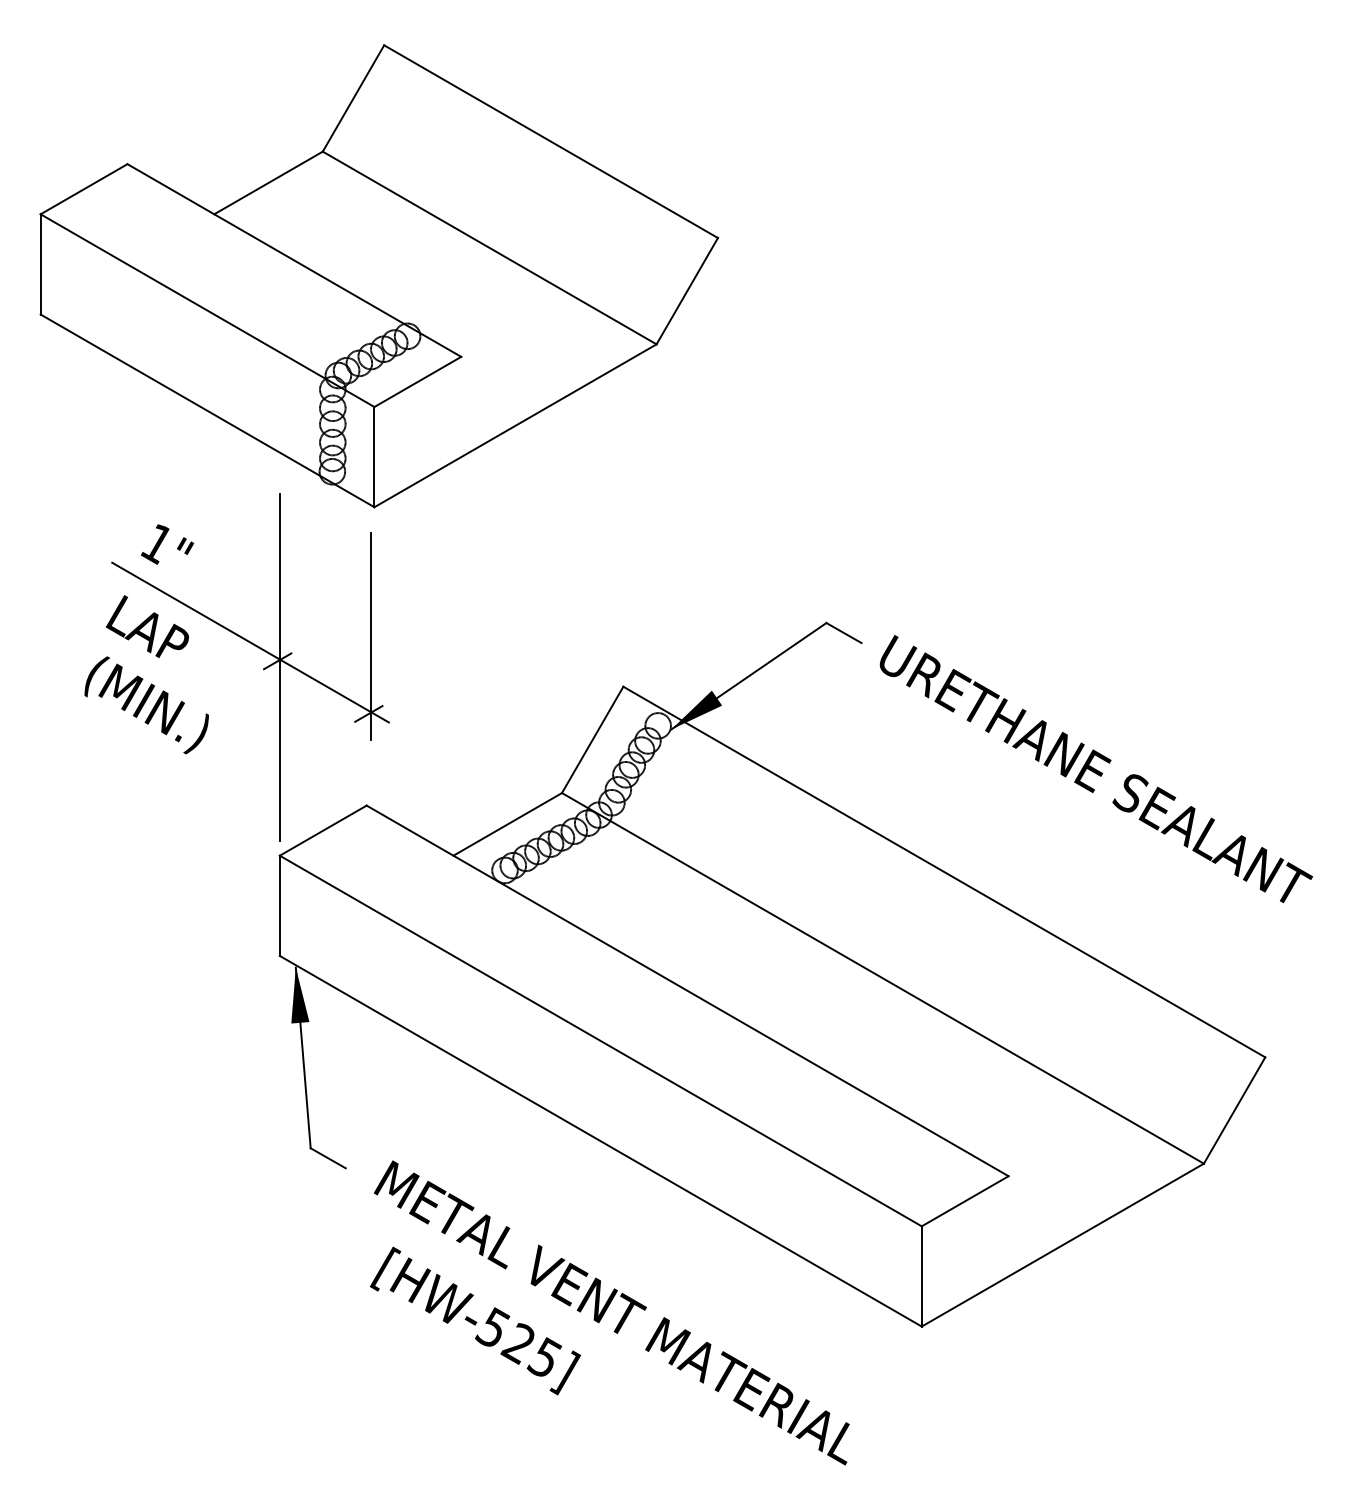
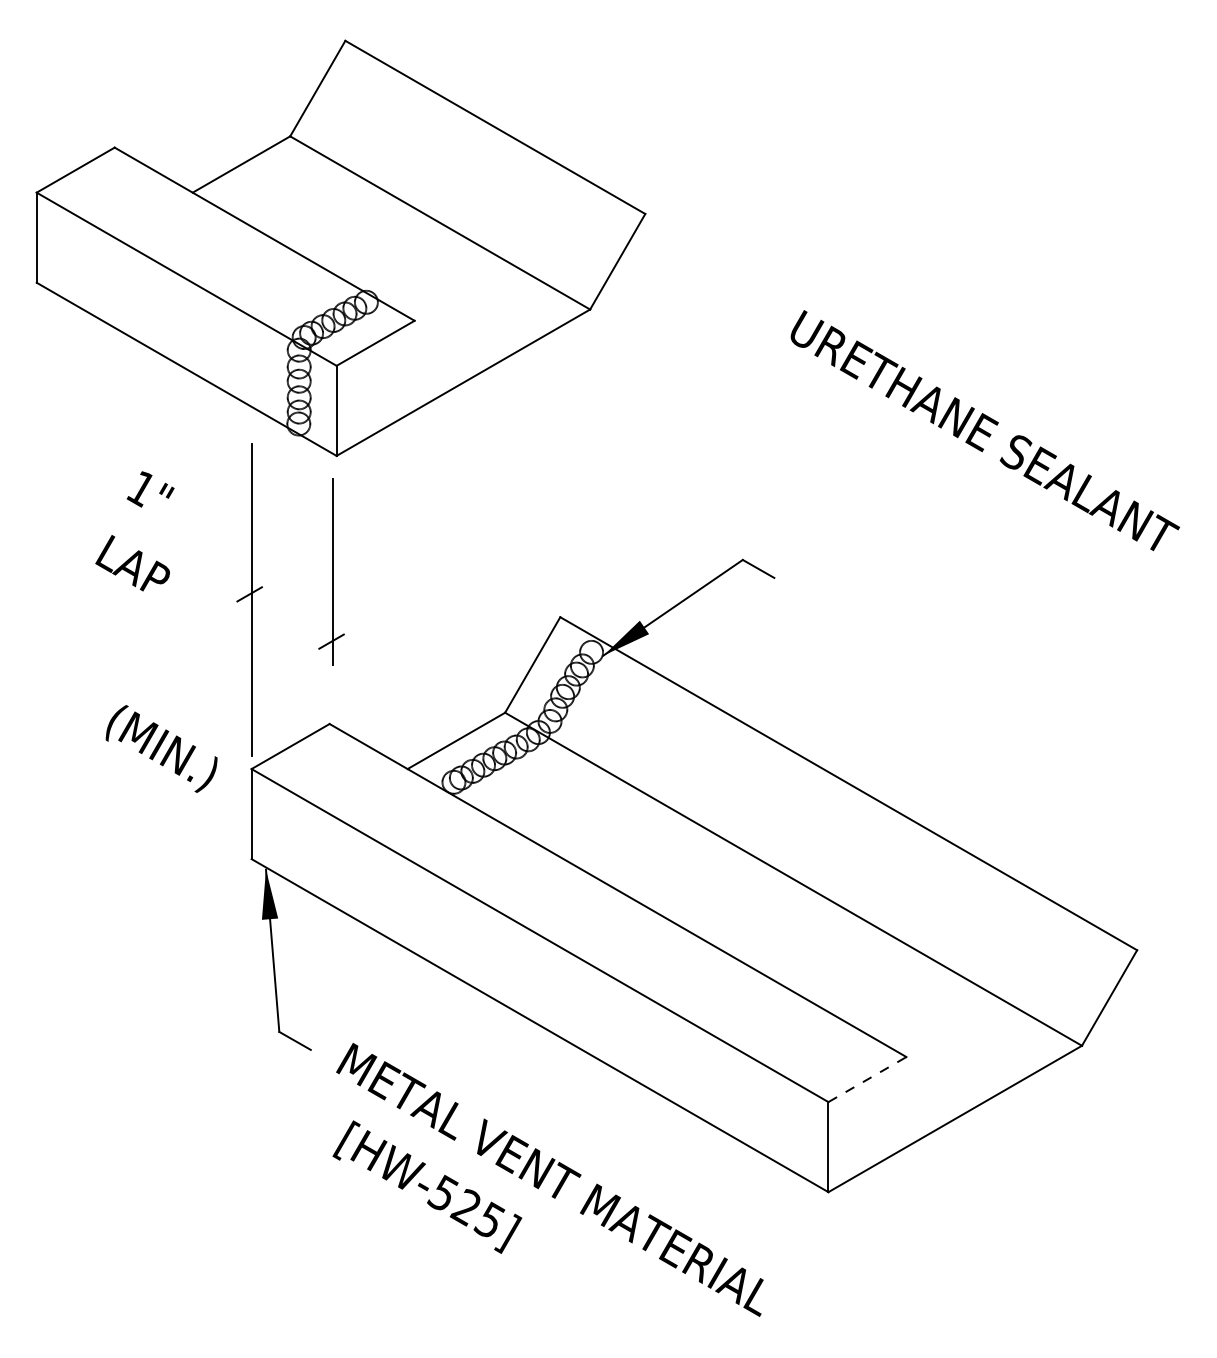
line: (250, 642) -> (225, 577), removed
text: (146, 705) -> (161, 749), moved
text: (1096, 769) -> (985, 430), moved
line: (965, 1201) -> (867, 1079), solid -> dashed

